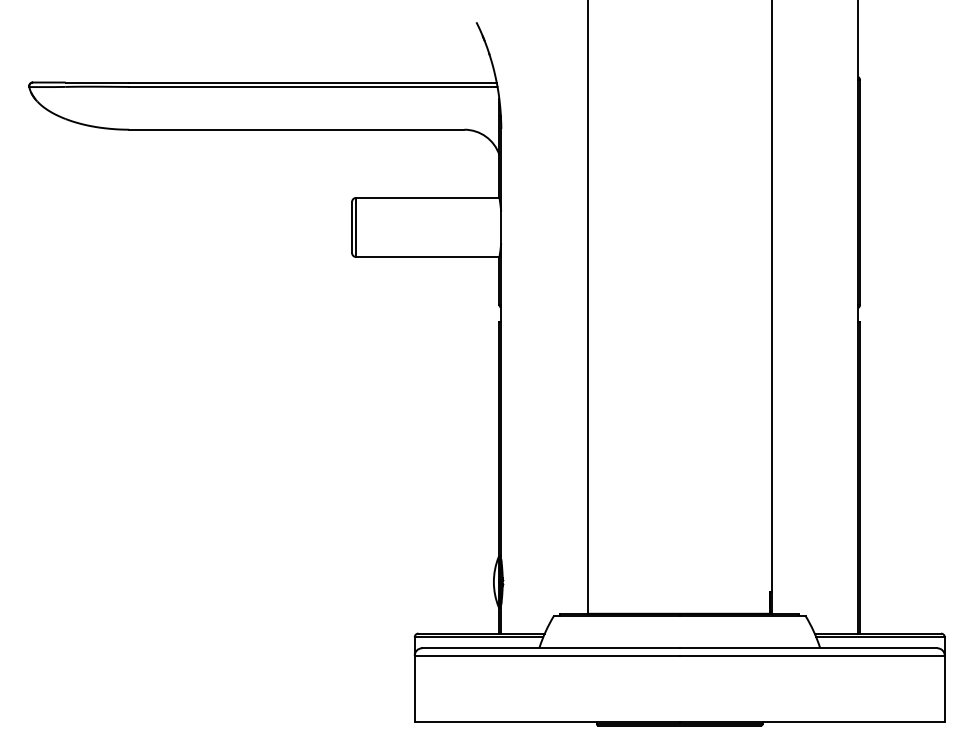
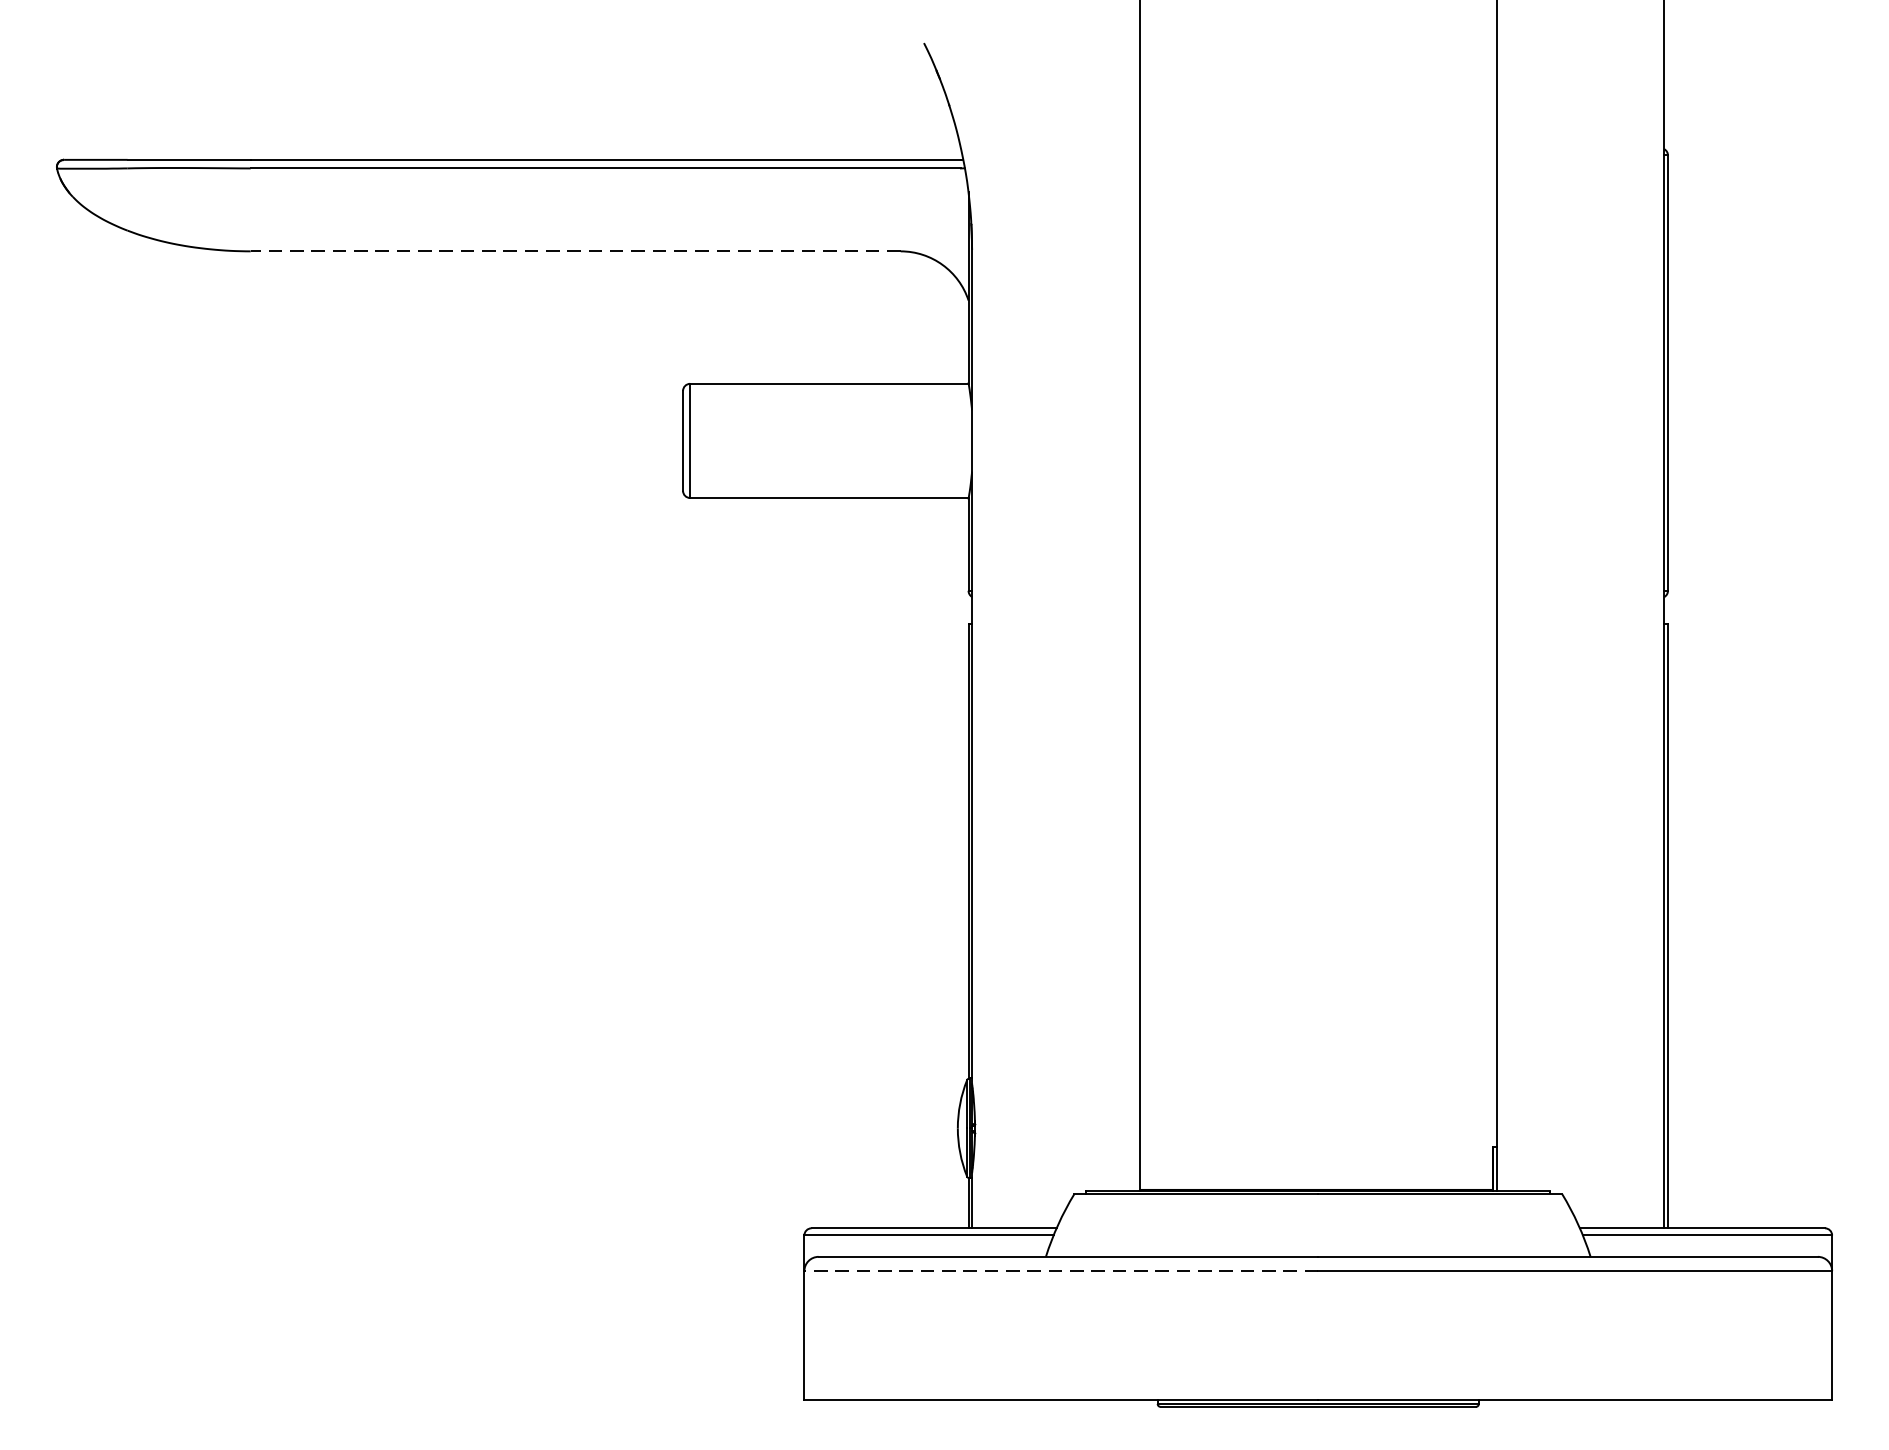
line: (296, 129) -> (575, 250), solid -> dashed
line: (547, 655) -> (1061, 1270), solid -> dashed

